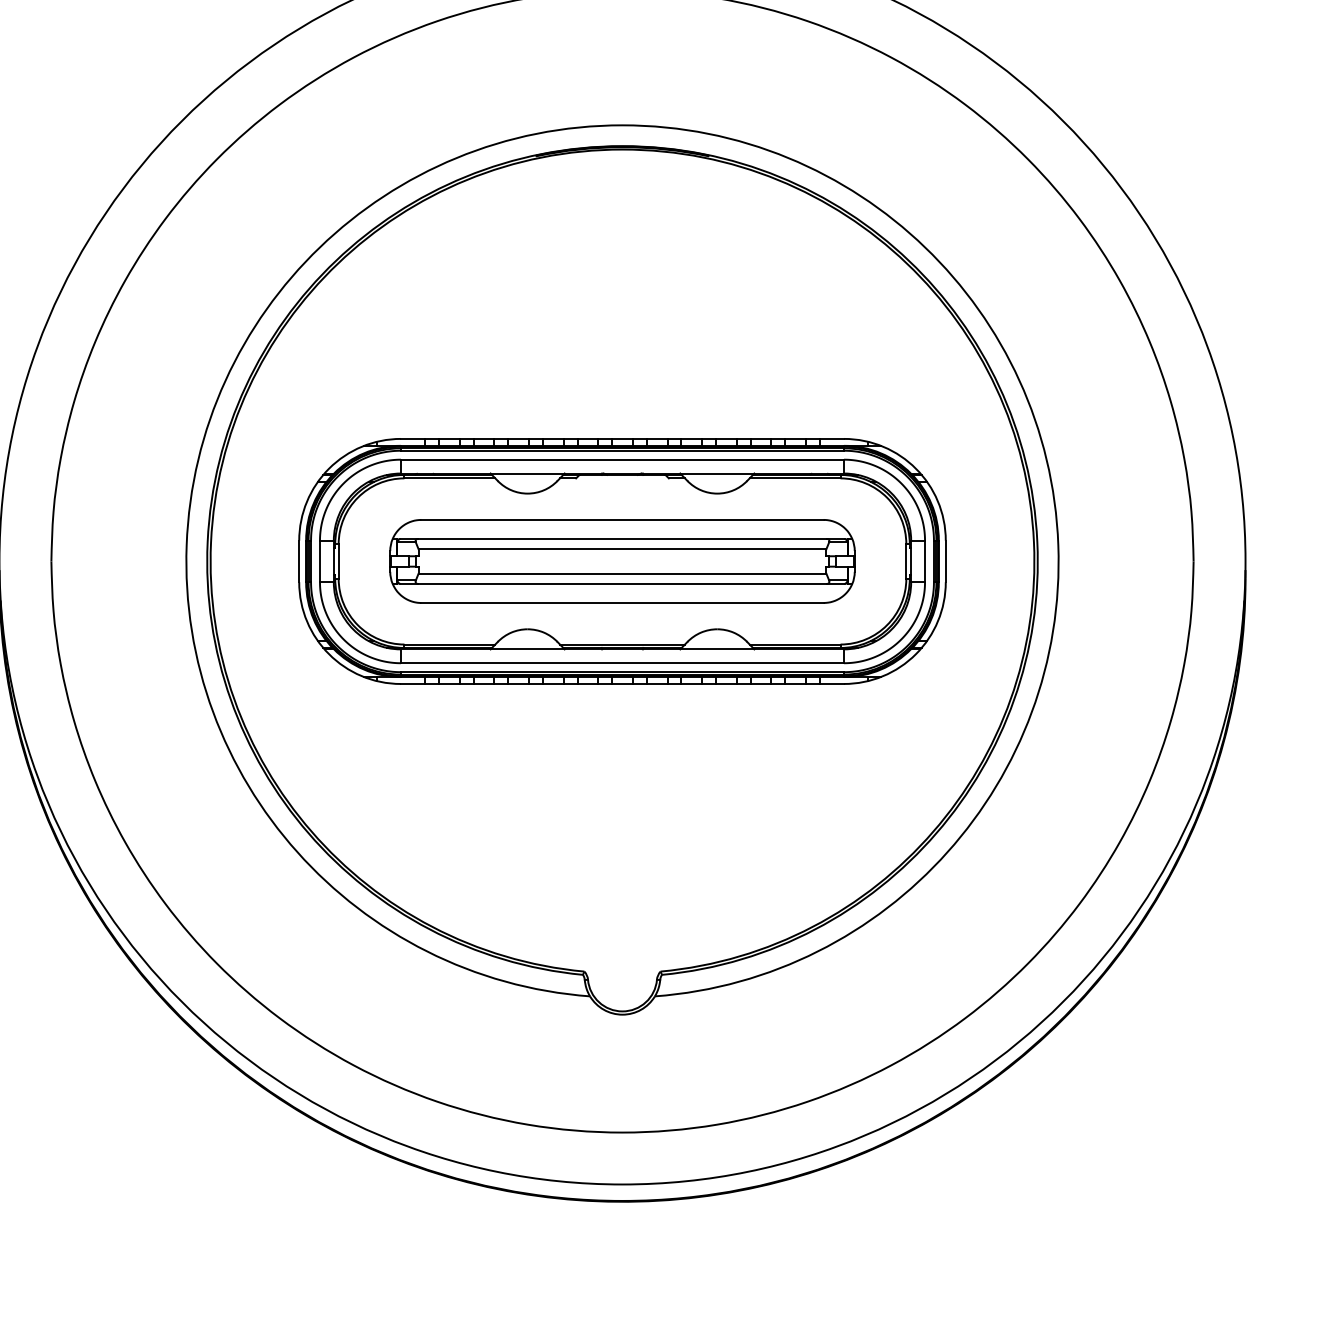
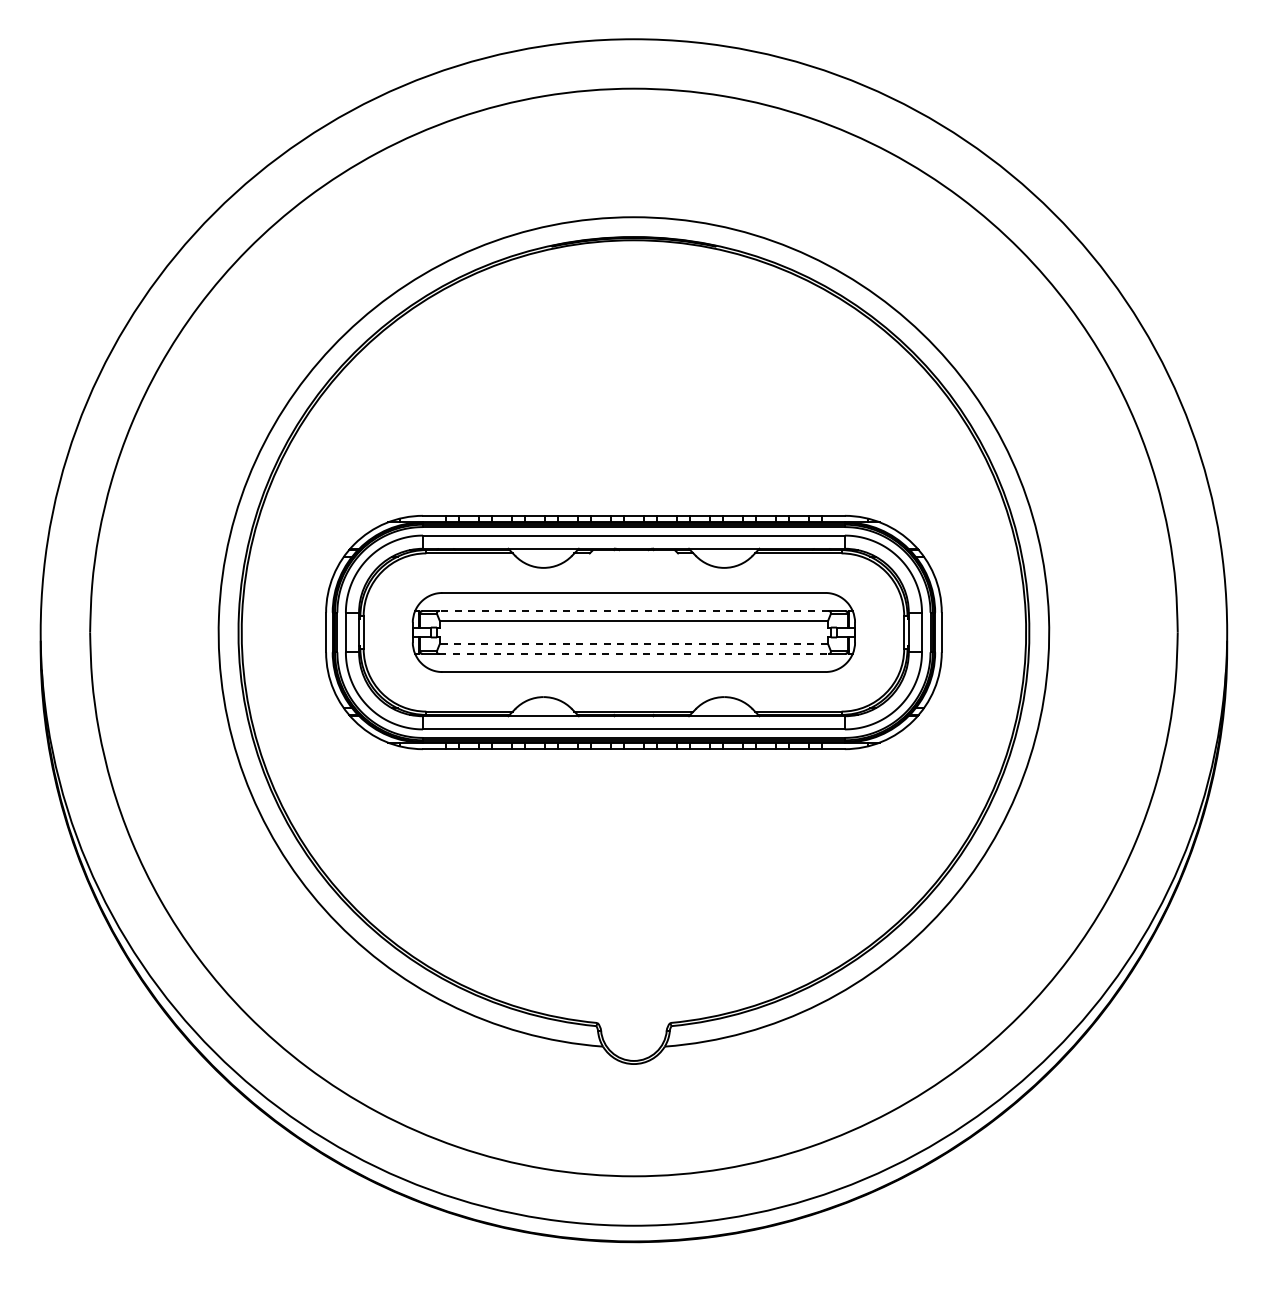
line: (622, 539) -> (633, 611), solid -> dashed
line: (622, 574) -> (633, 644), solid -> dashed
line: (622, 583) -> (633, 653), solid -> dashed

